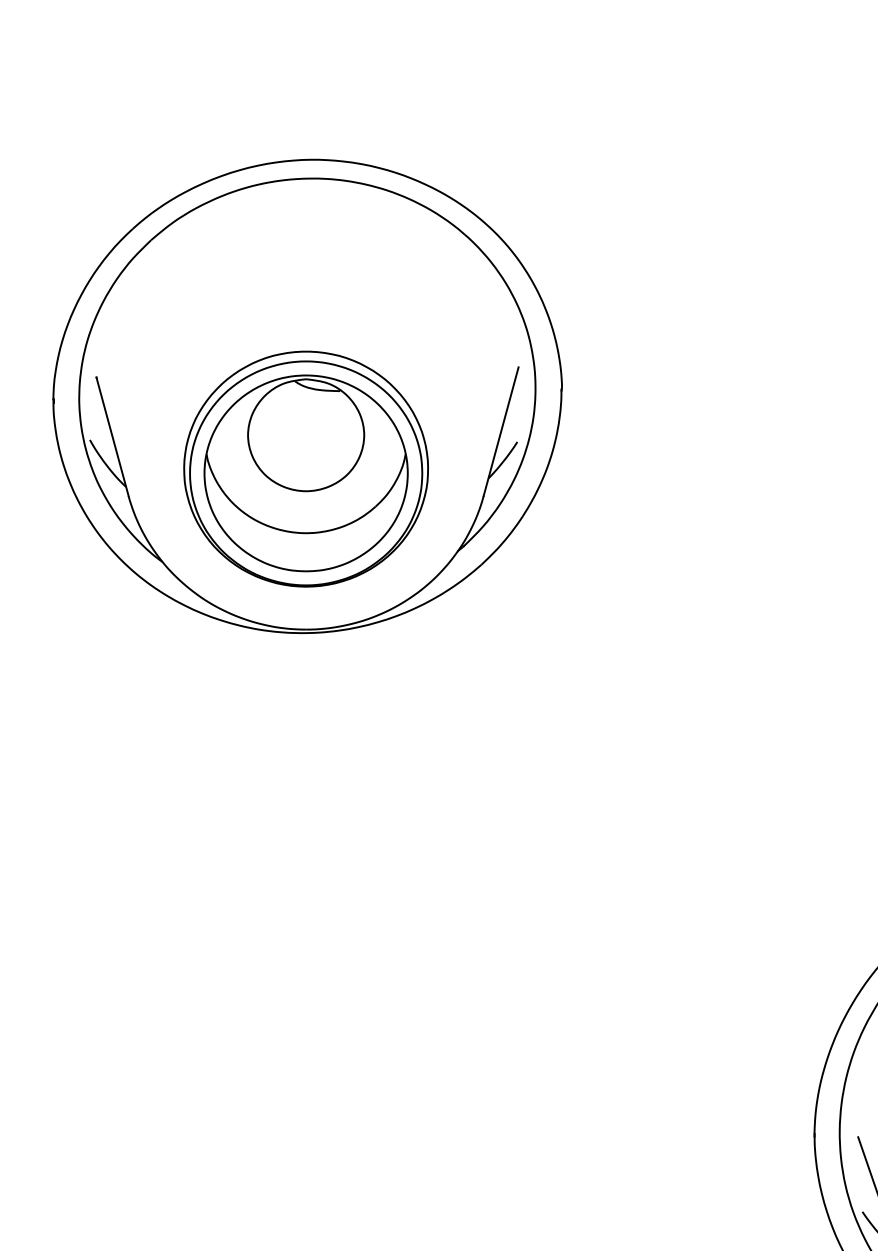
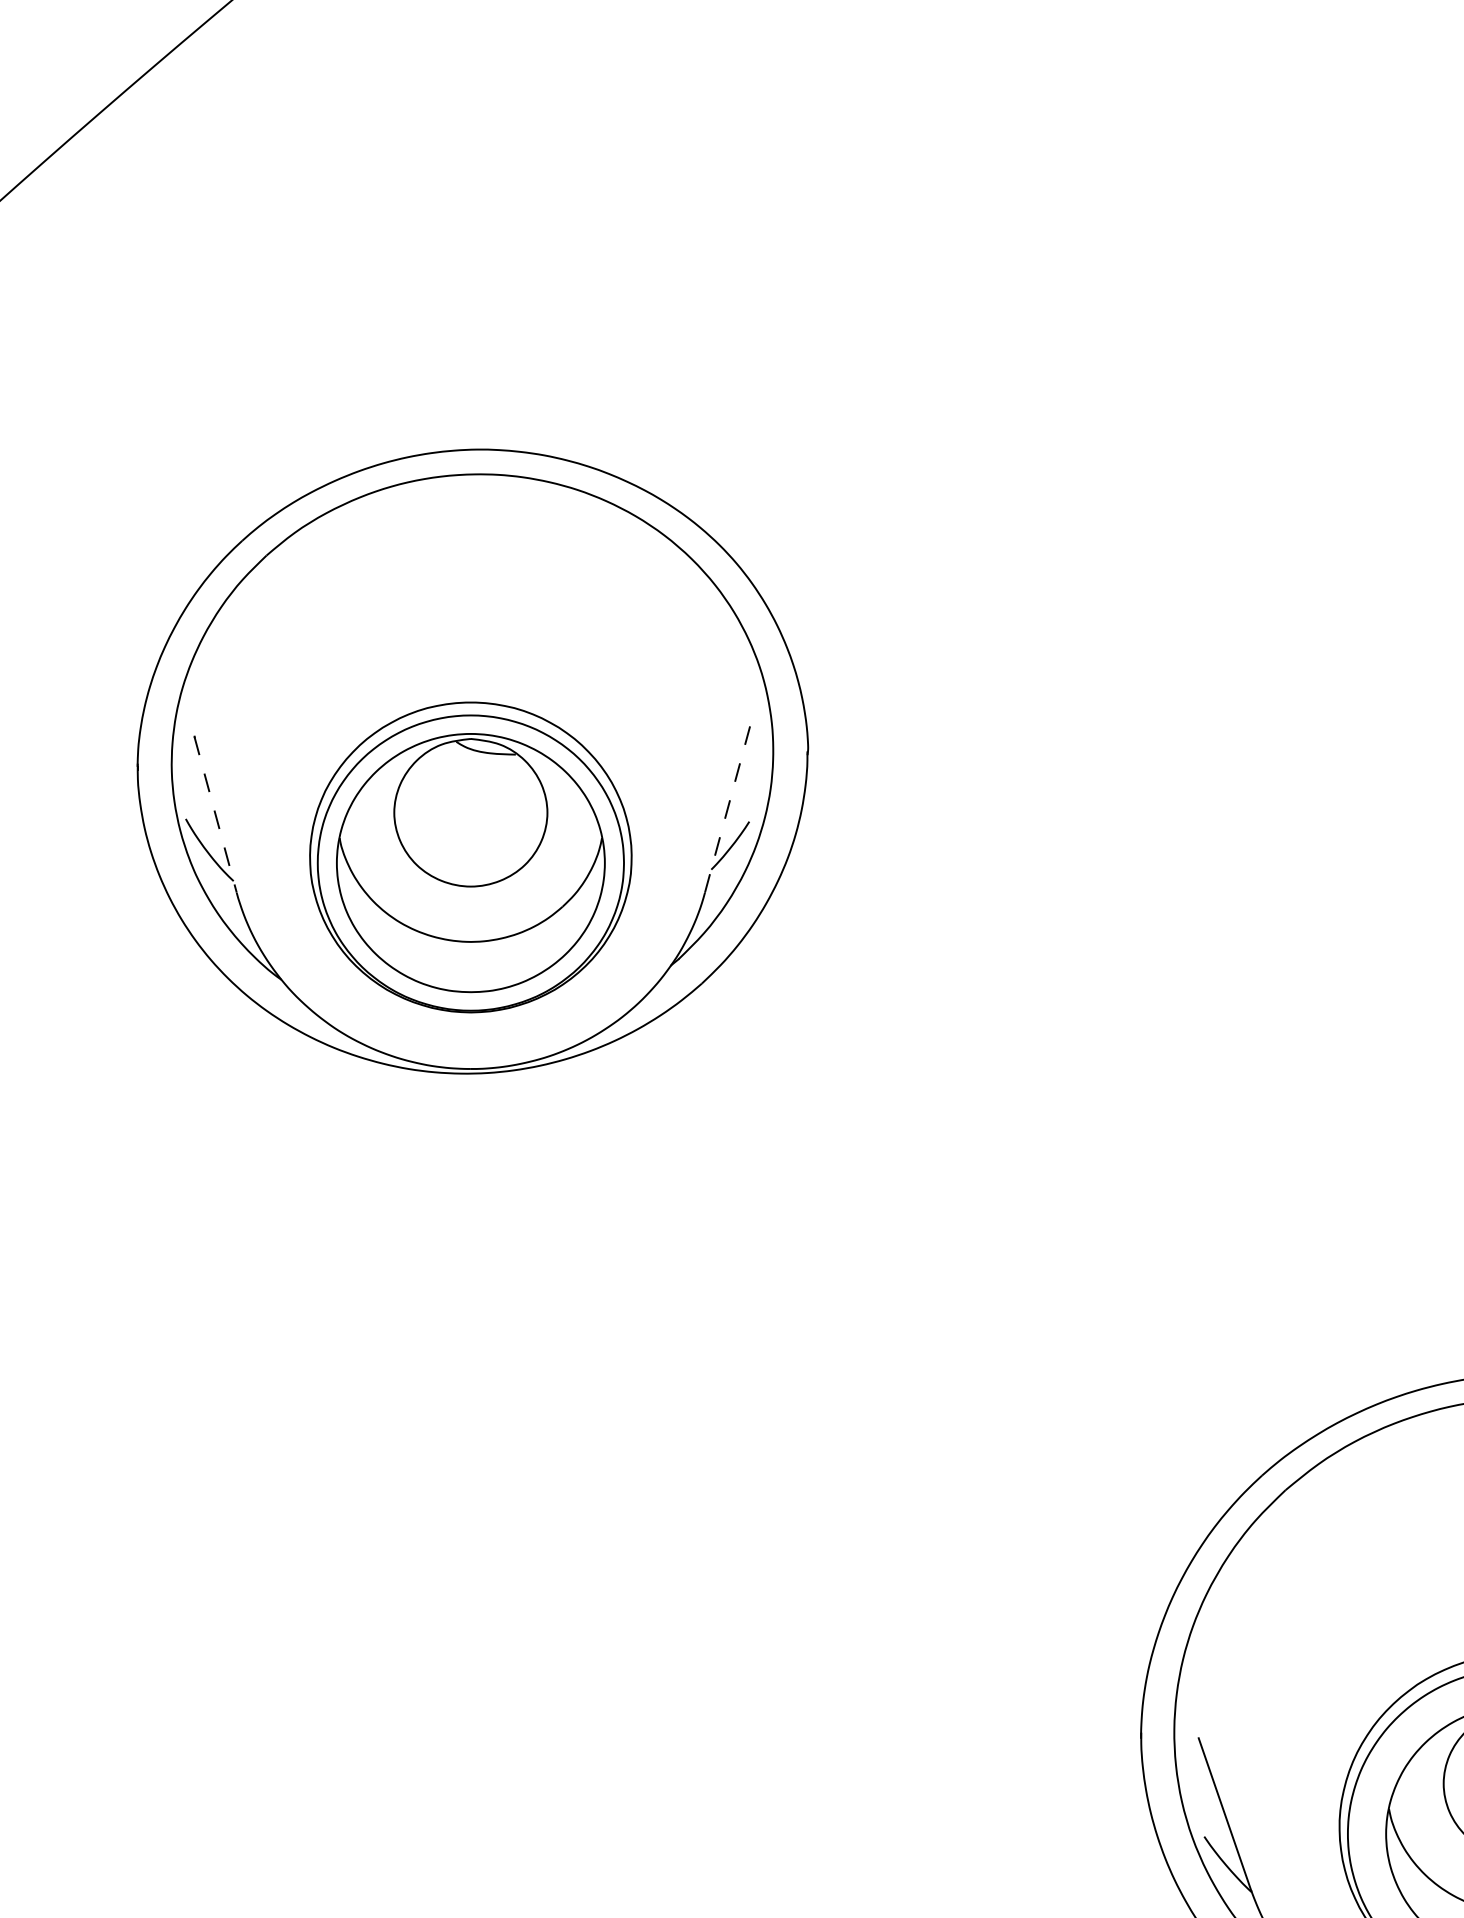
line: (500, 431) -> (727, 807), solid -> dashed
line: (112, 436) -> (215, 814), solid -> dashed

